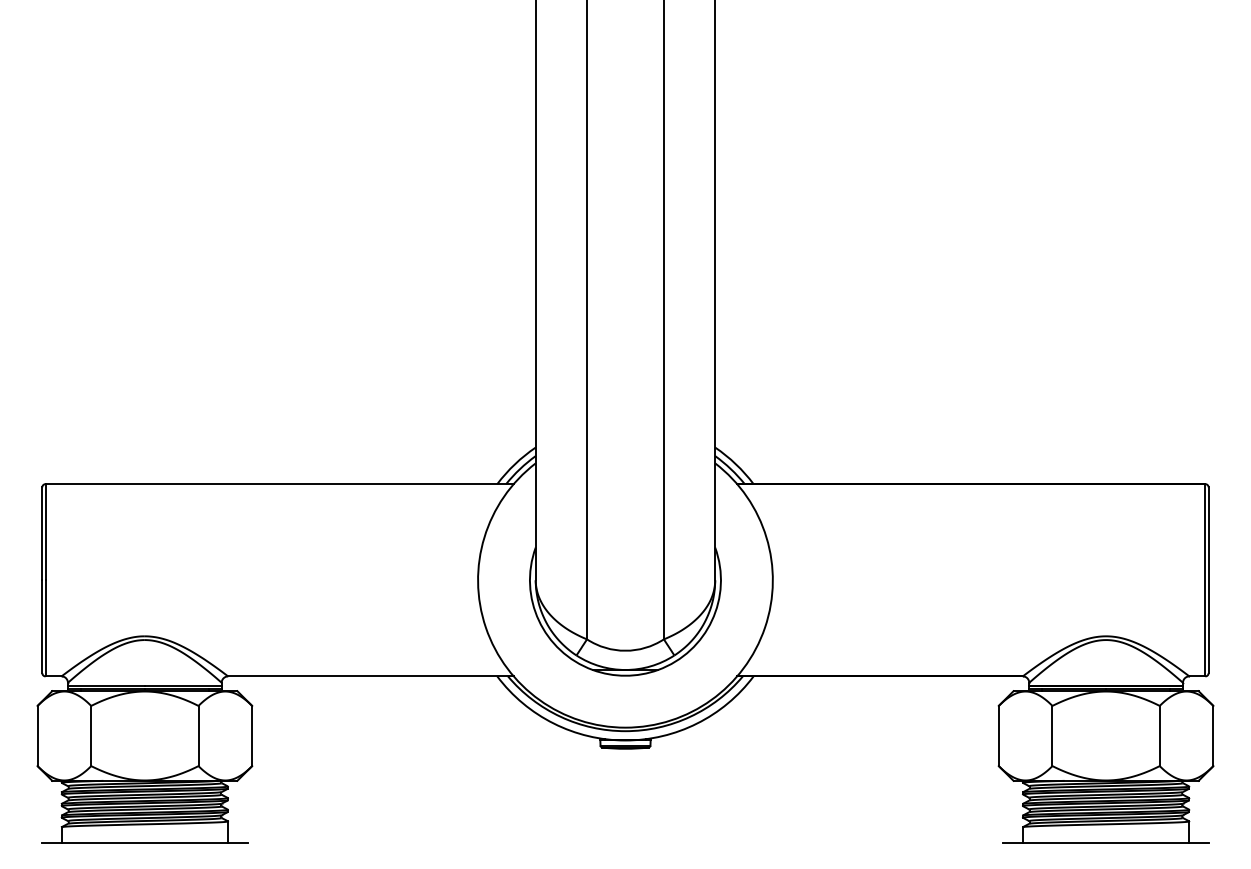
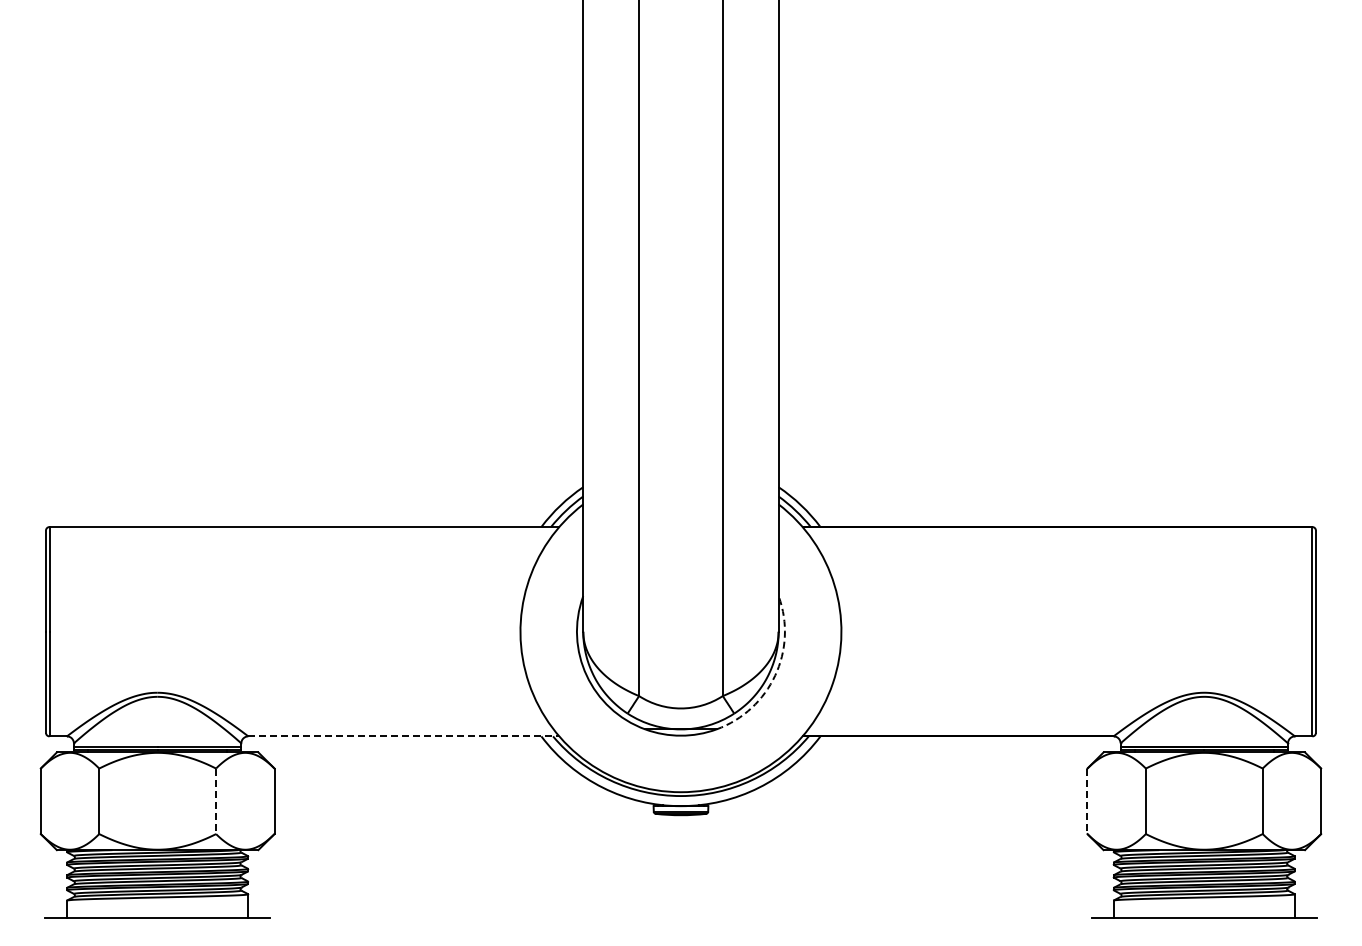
arc: (712, 620) -> (775, 675), solid -> dashed
line: (371, 676) -> (404, 736), solid -> dashed
line: (198, 736) -> (216, 801), solid -> dashed
line: (998, 736) -> (1087, 801), solid -> dashed

